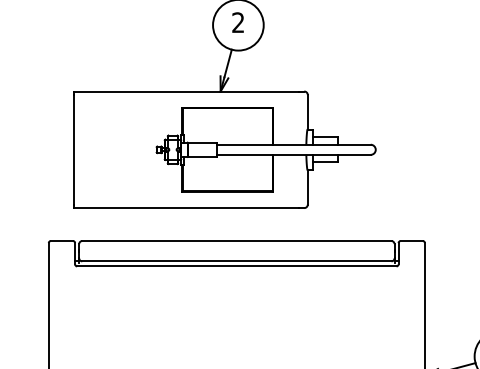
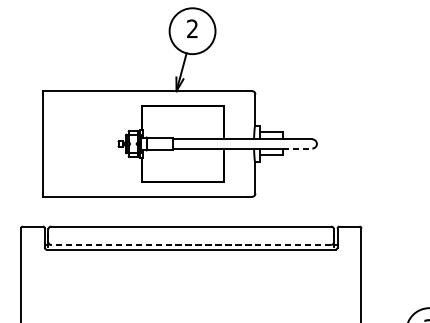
line: (354, 154) -> (297, 148), solid -> dashed
line: (236, 261) -> (190, 245), solid -> dashed

